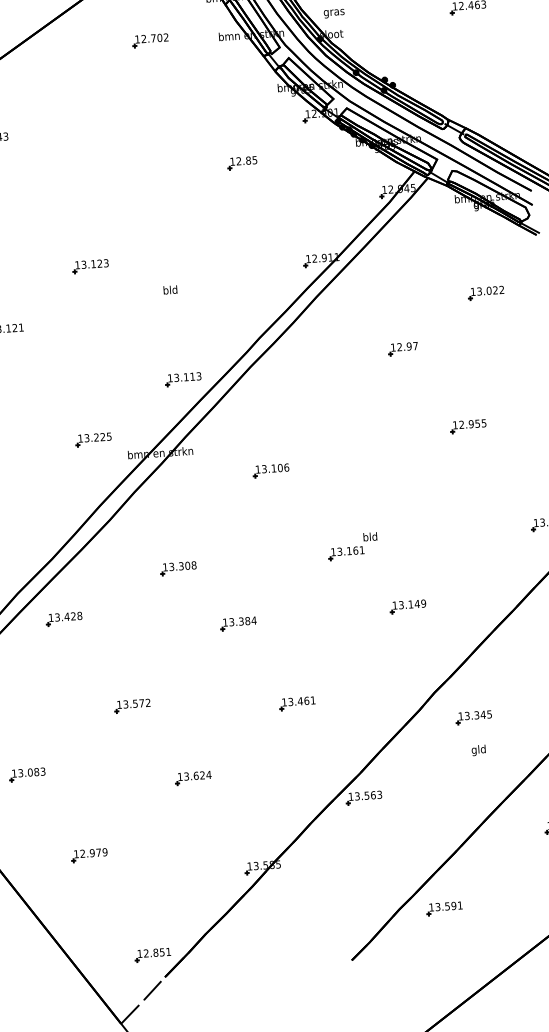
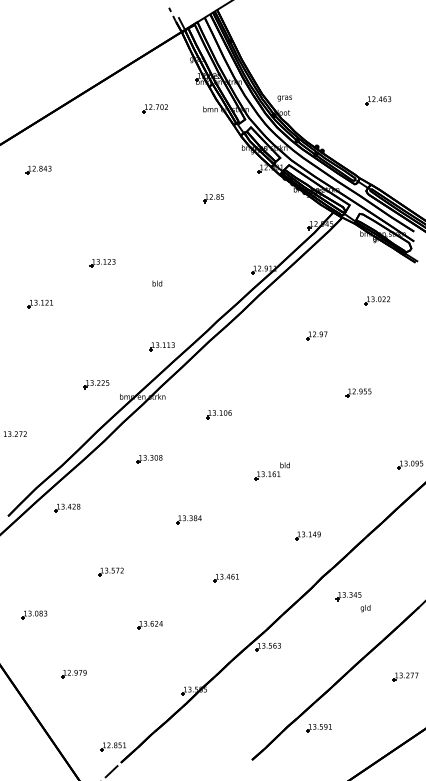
part: (178, 568) -> (149, 459), moved
part: (407, 606) -> (307, 535), moved
text: (478, 750) -> (365, 608), moved

